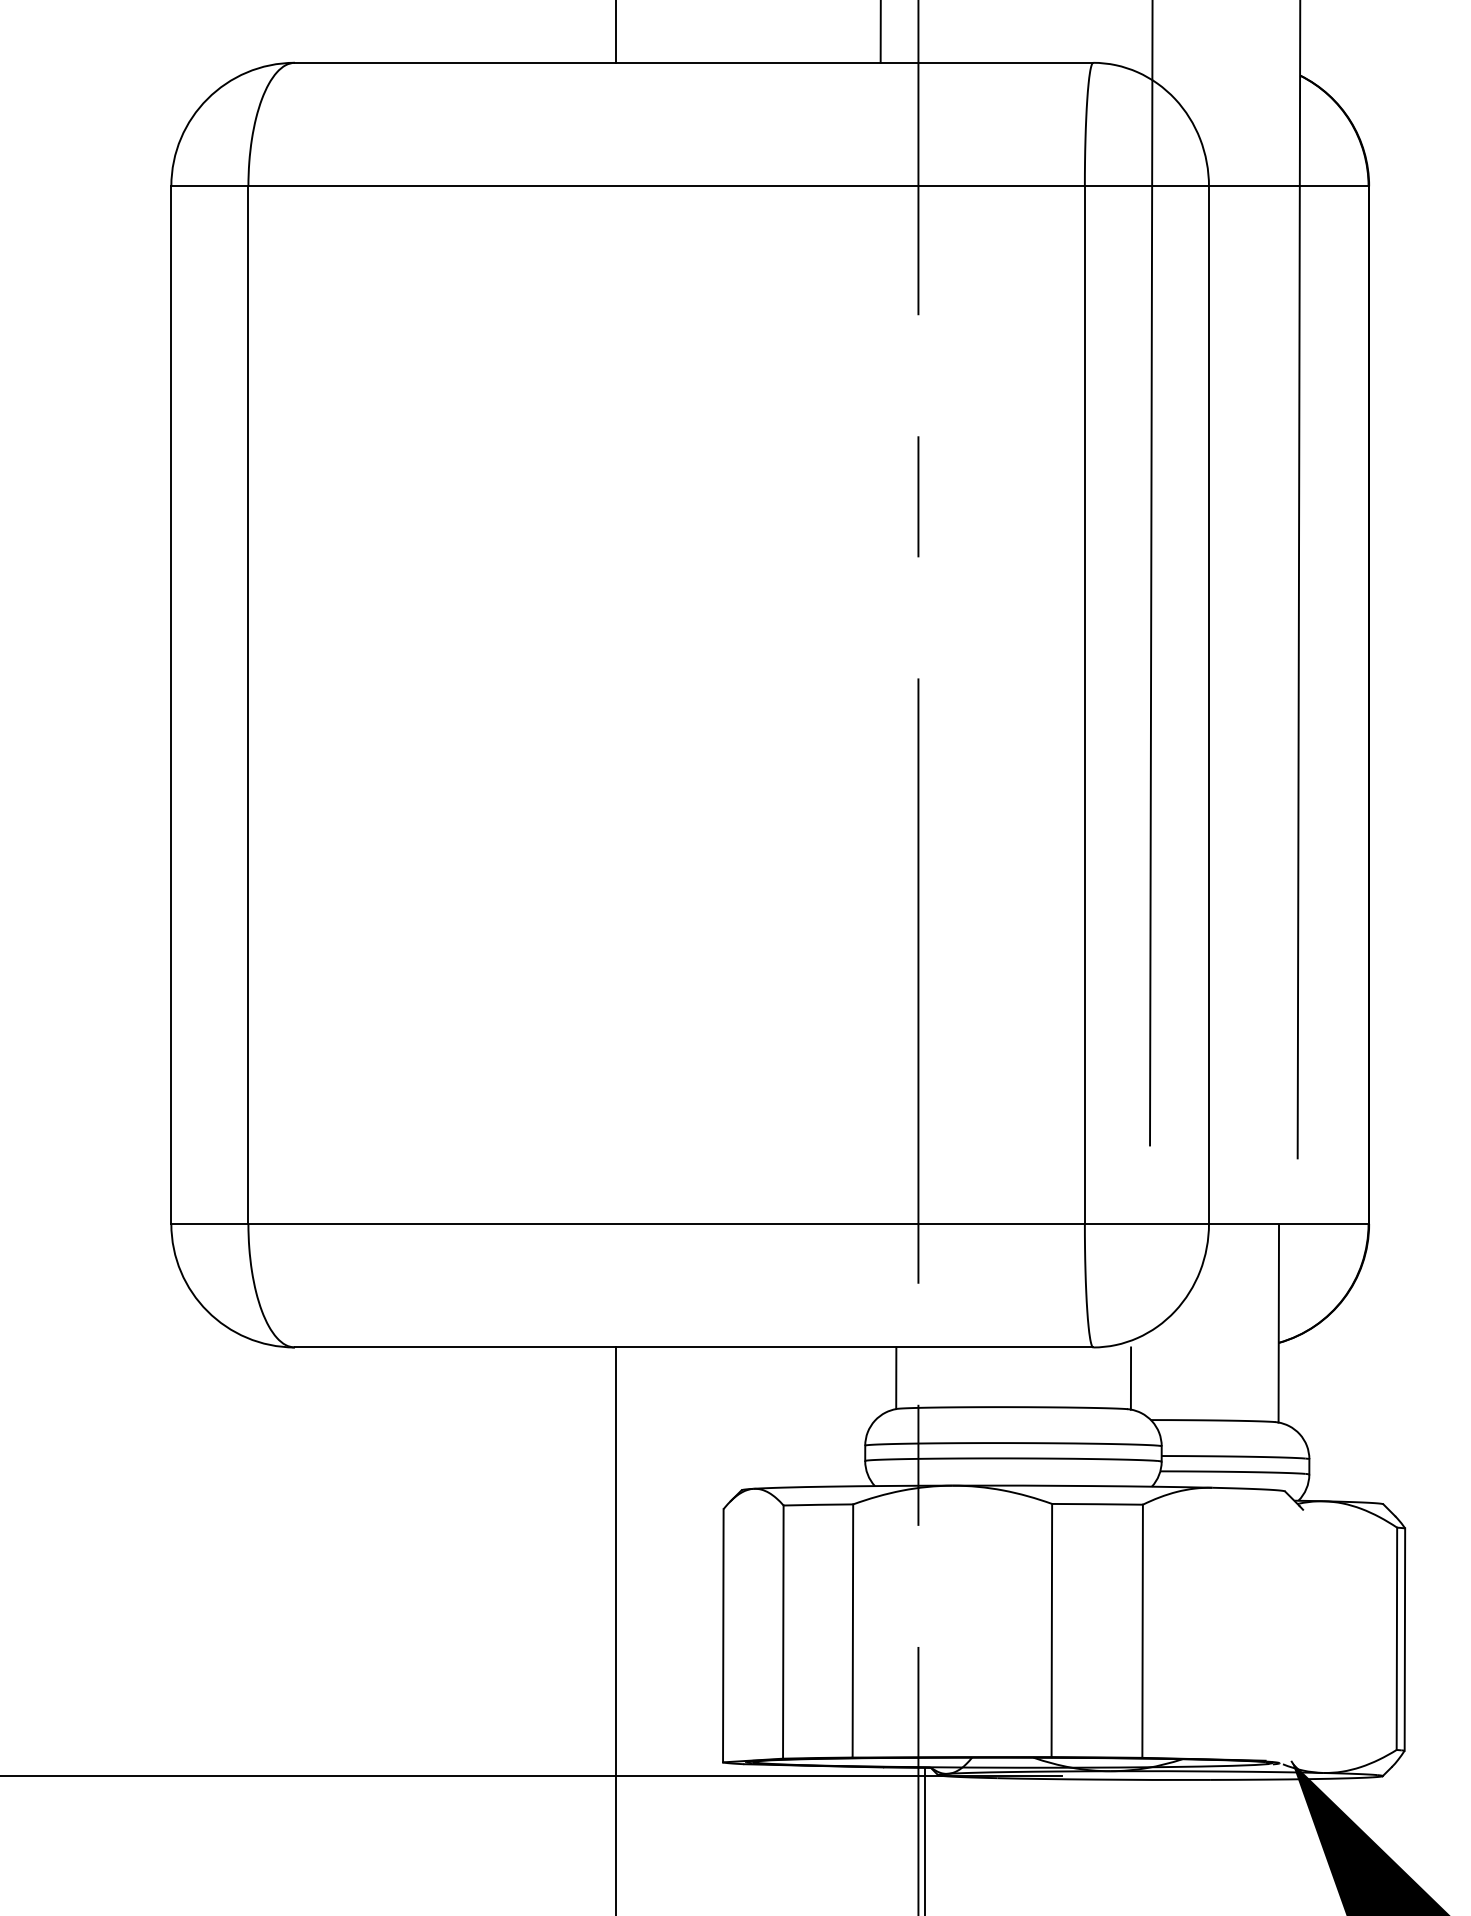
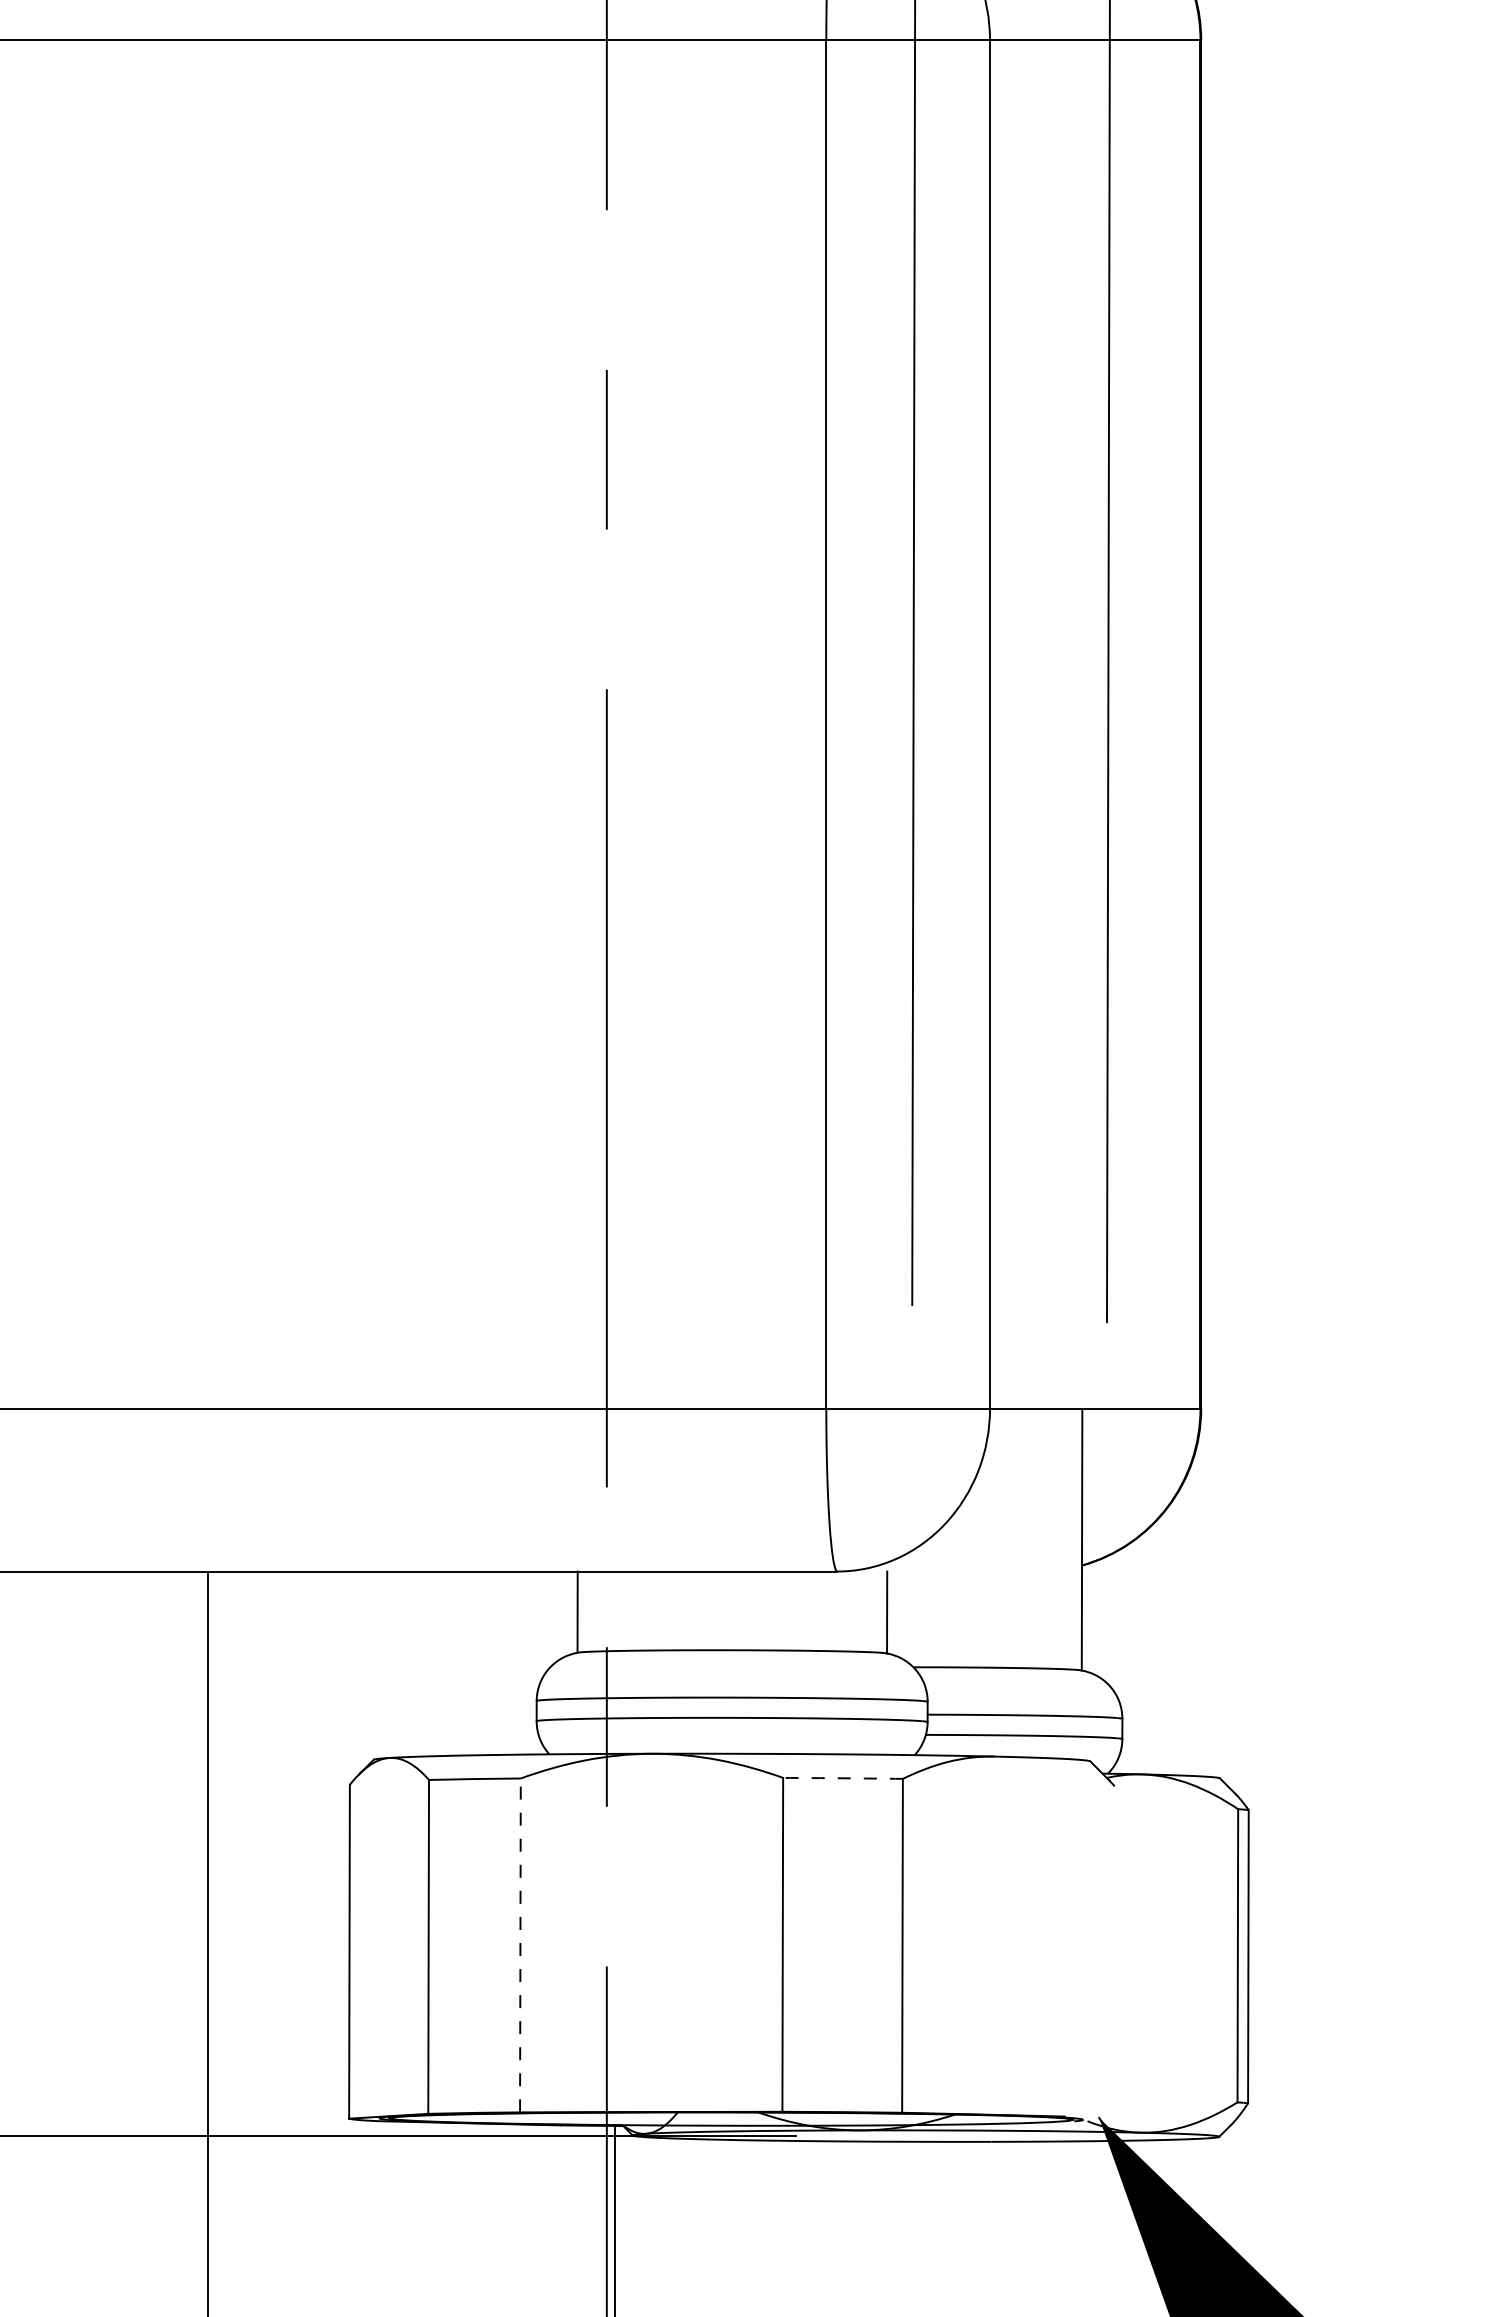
arc: (1097, 1504) -> (842, 1778), solid -> dashed
line: (852, 1630) -> (519, 1944), solid -> dashed

